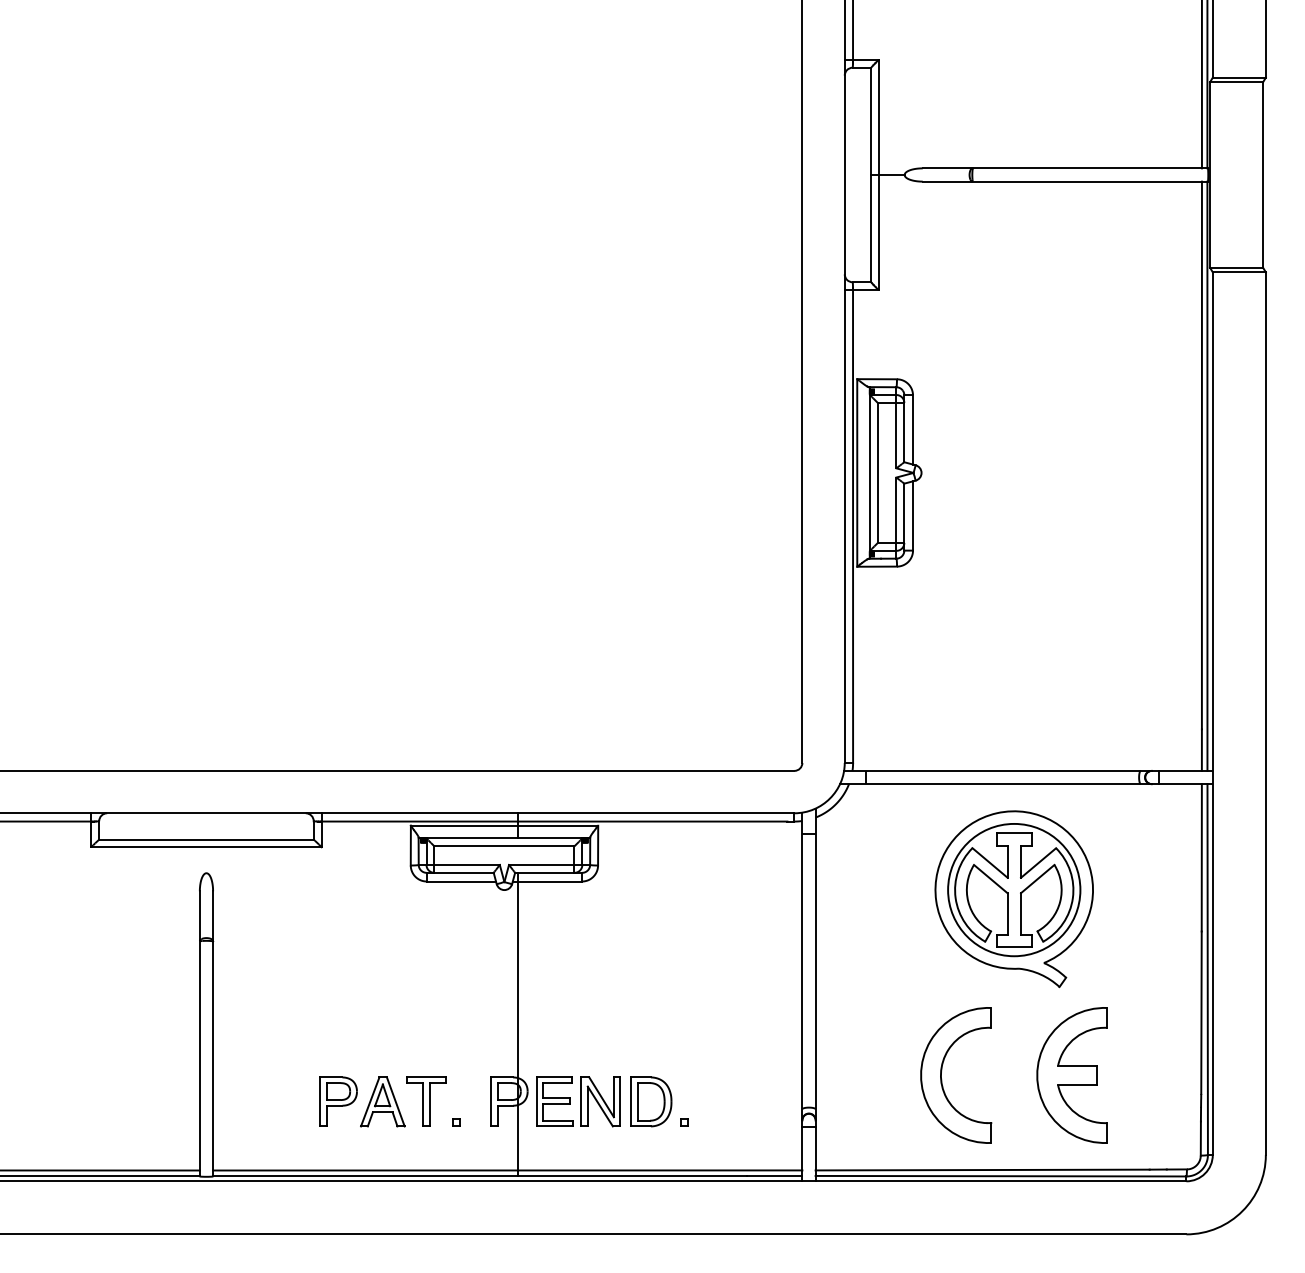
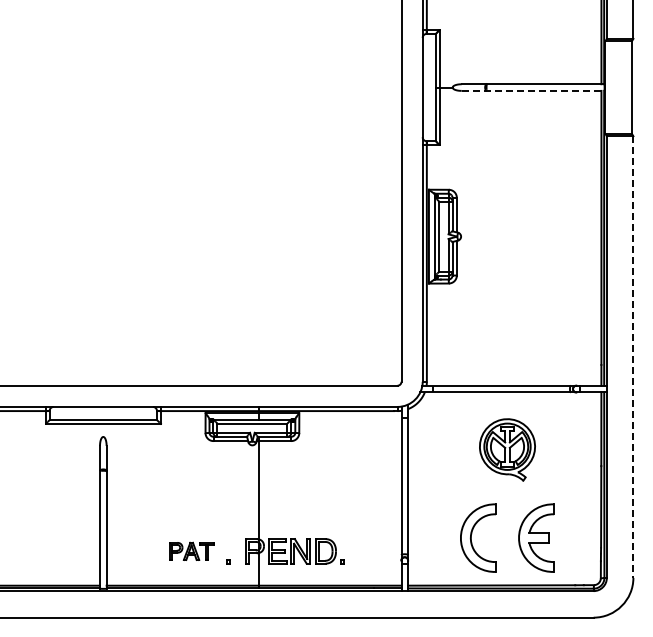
line: (1066, 180) -> (533, 90), solid -> dashed
line: (1266, 714) -> (633, 357), solid -> dashed
part: (1014, 898) -> (507, 449), size x0.7
part: (382, 1102) -> (191, 551), size x0.7

